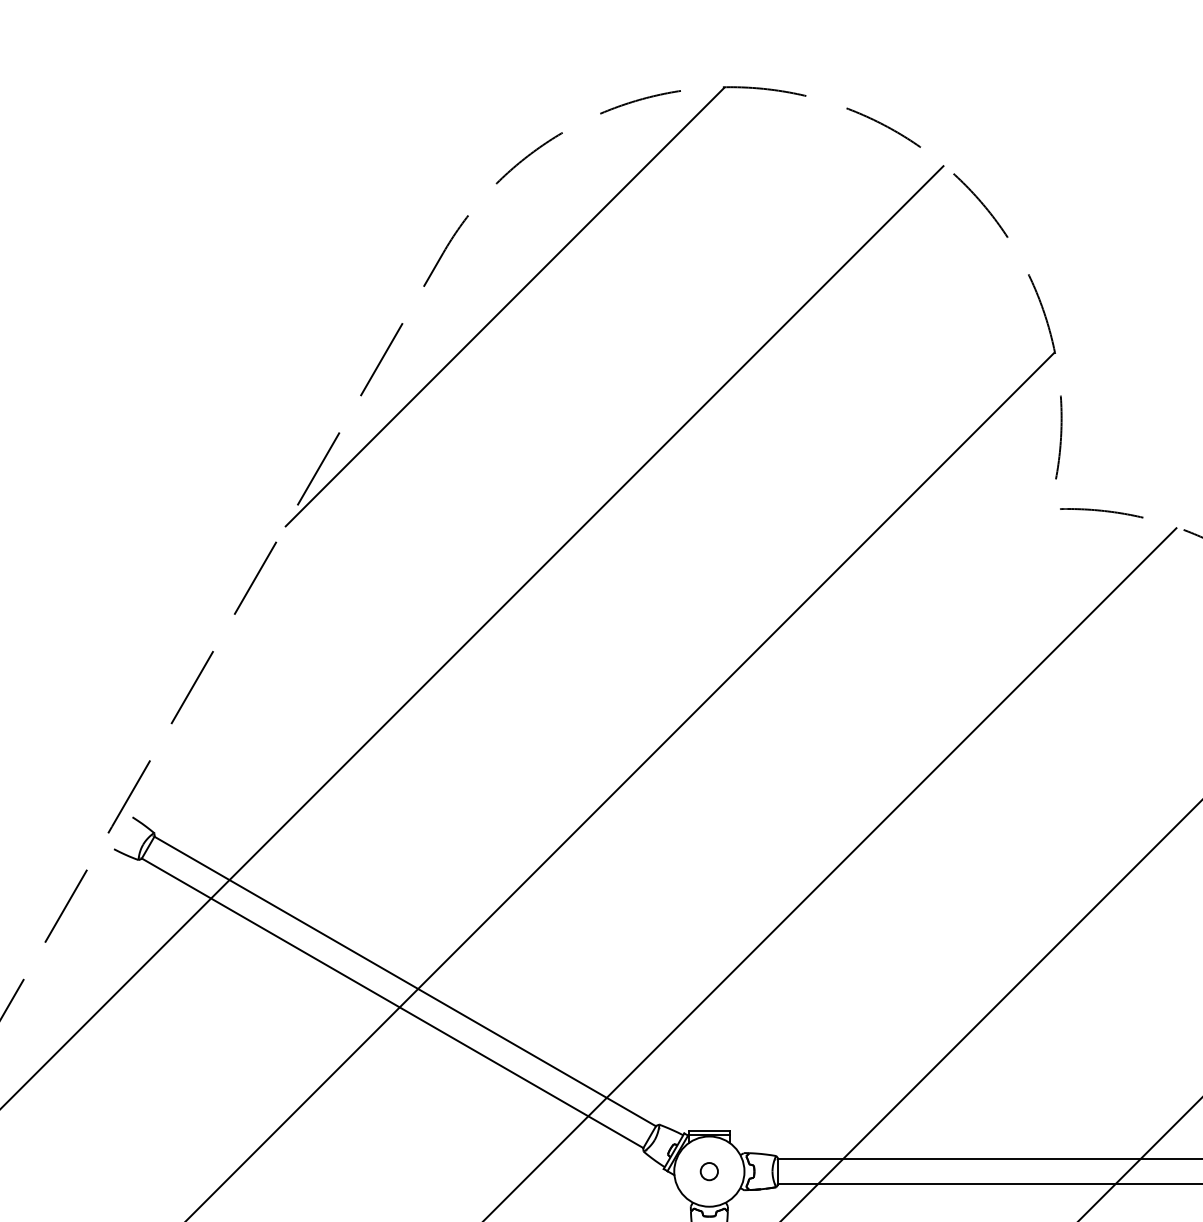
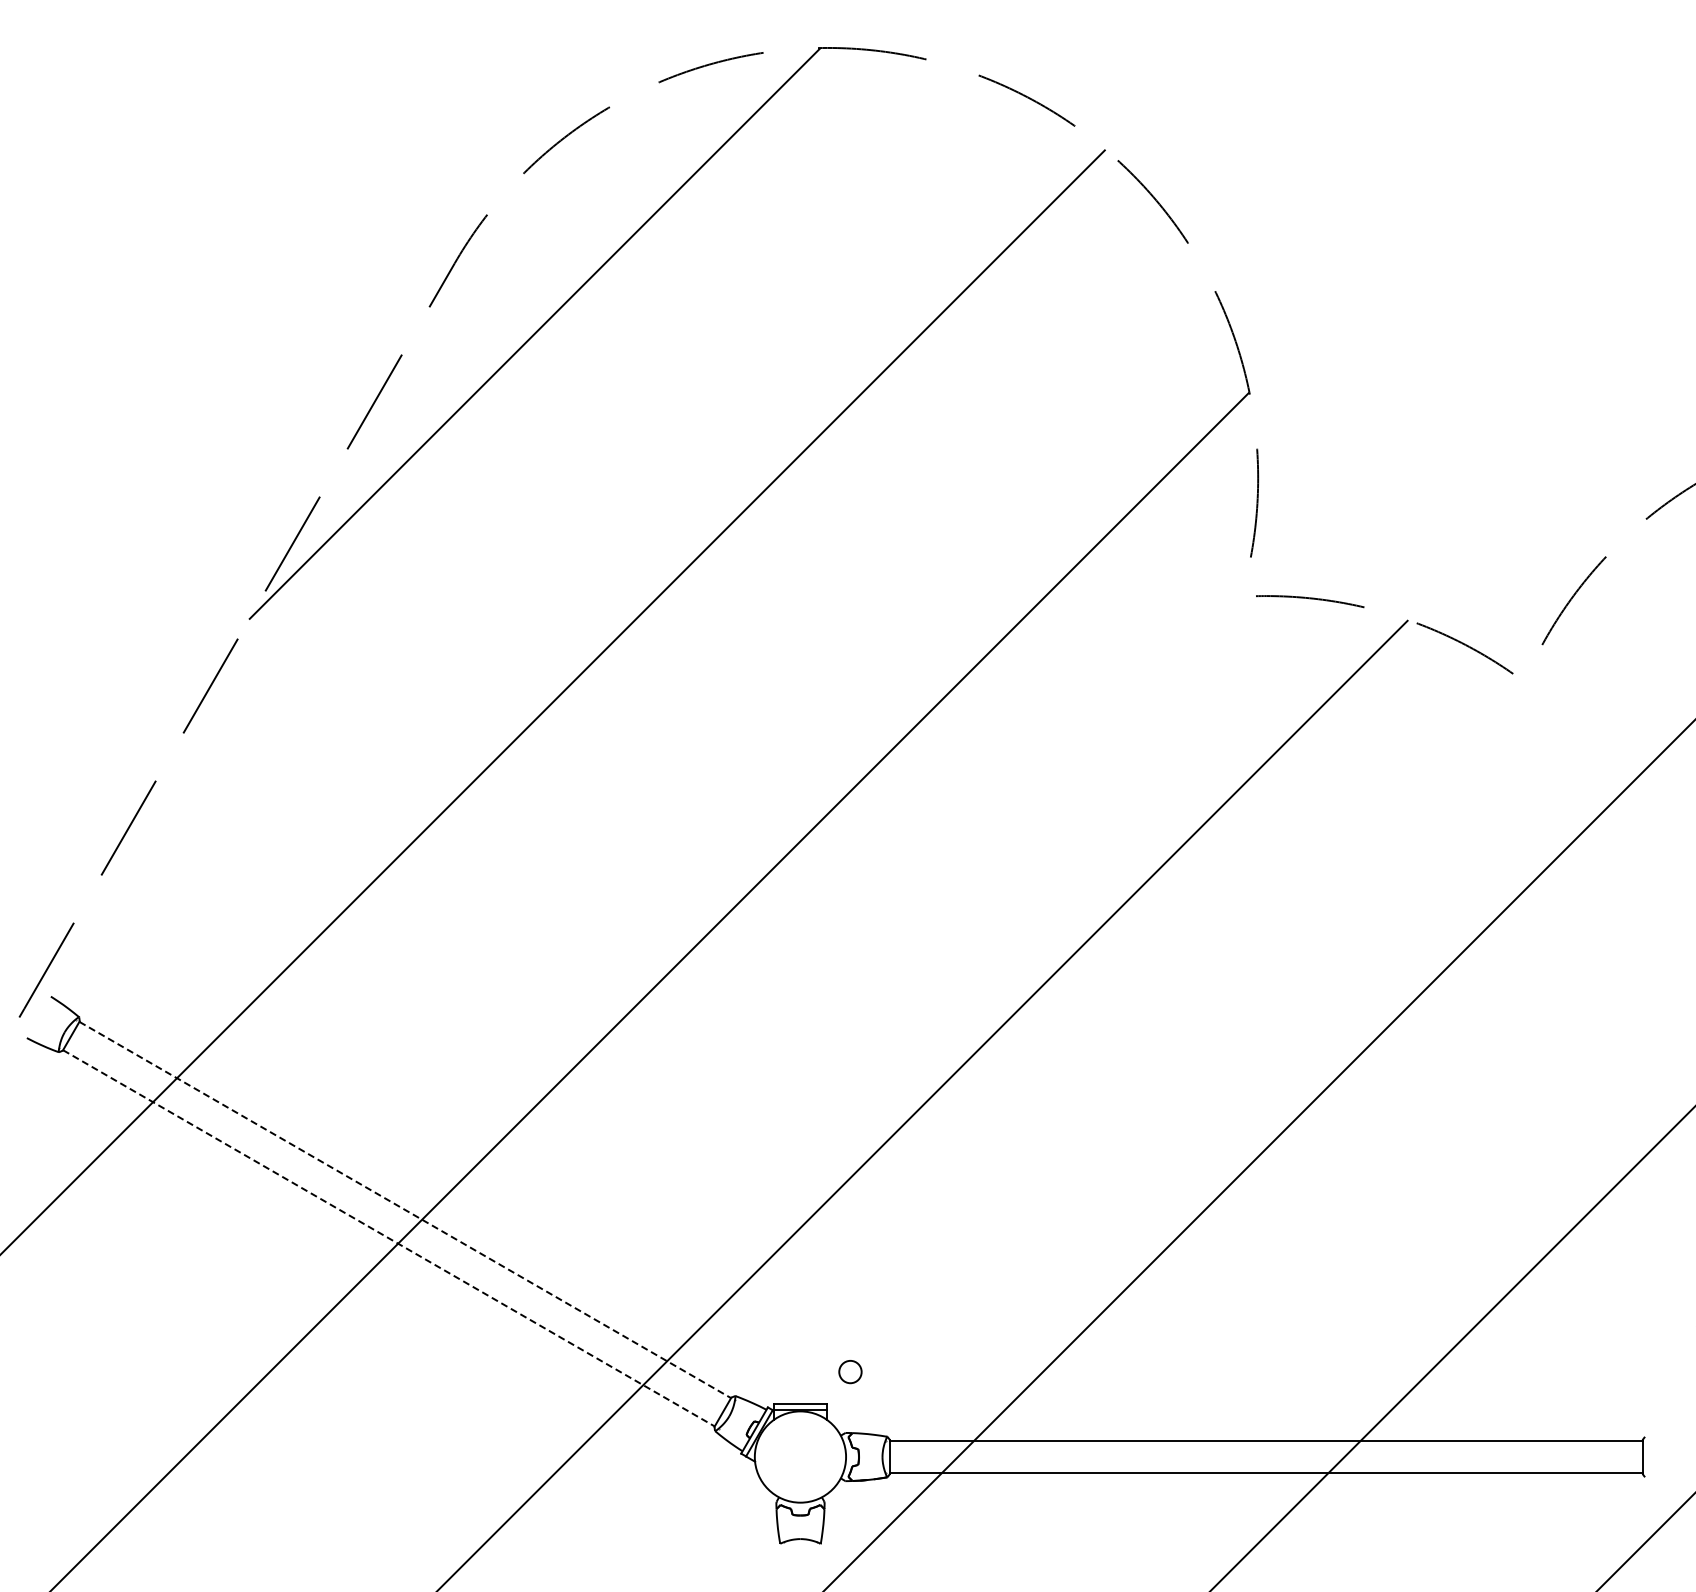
line: (405, 981) -> (405, 1210), solid -> dashed
line: (393, 1003) -> (389, 1238), solid -> dashed
circle: (709, 1171) -> (850, 1372), moved

